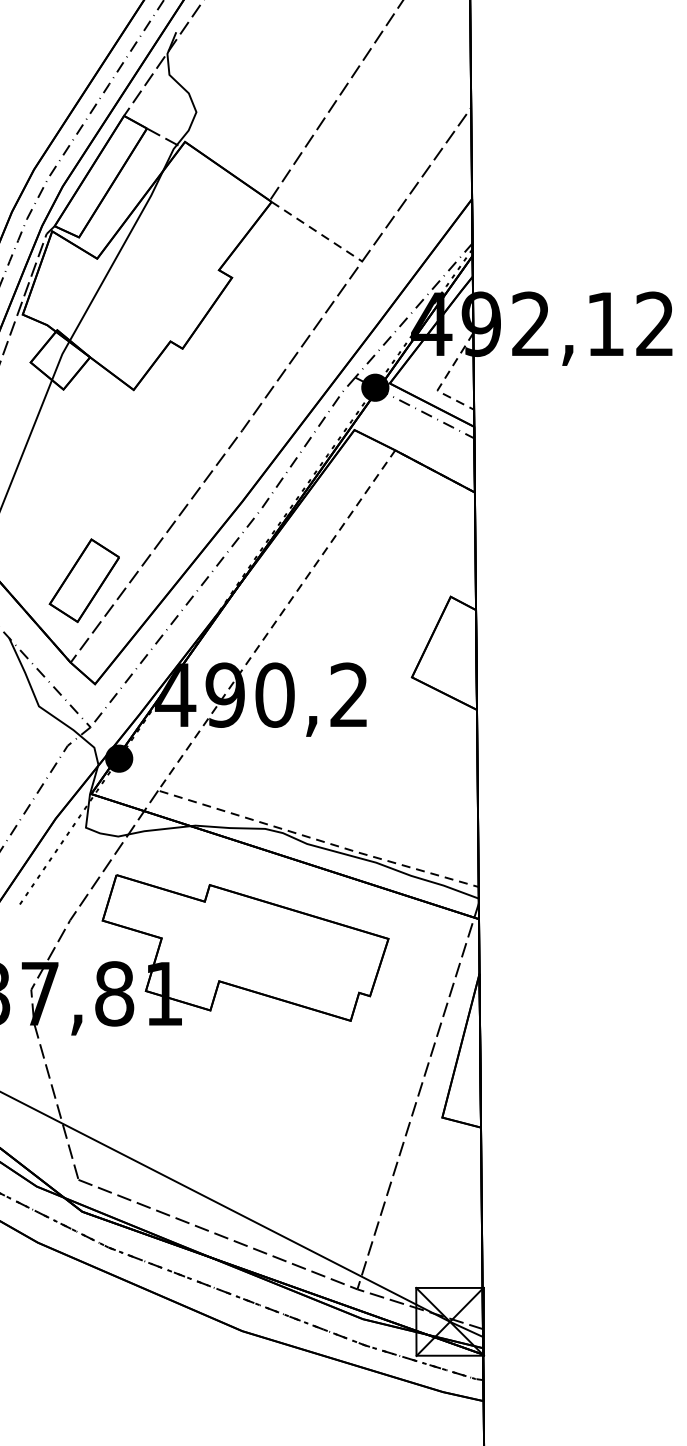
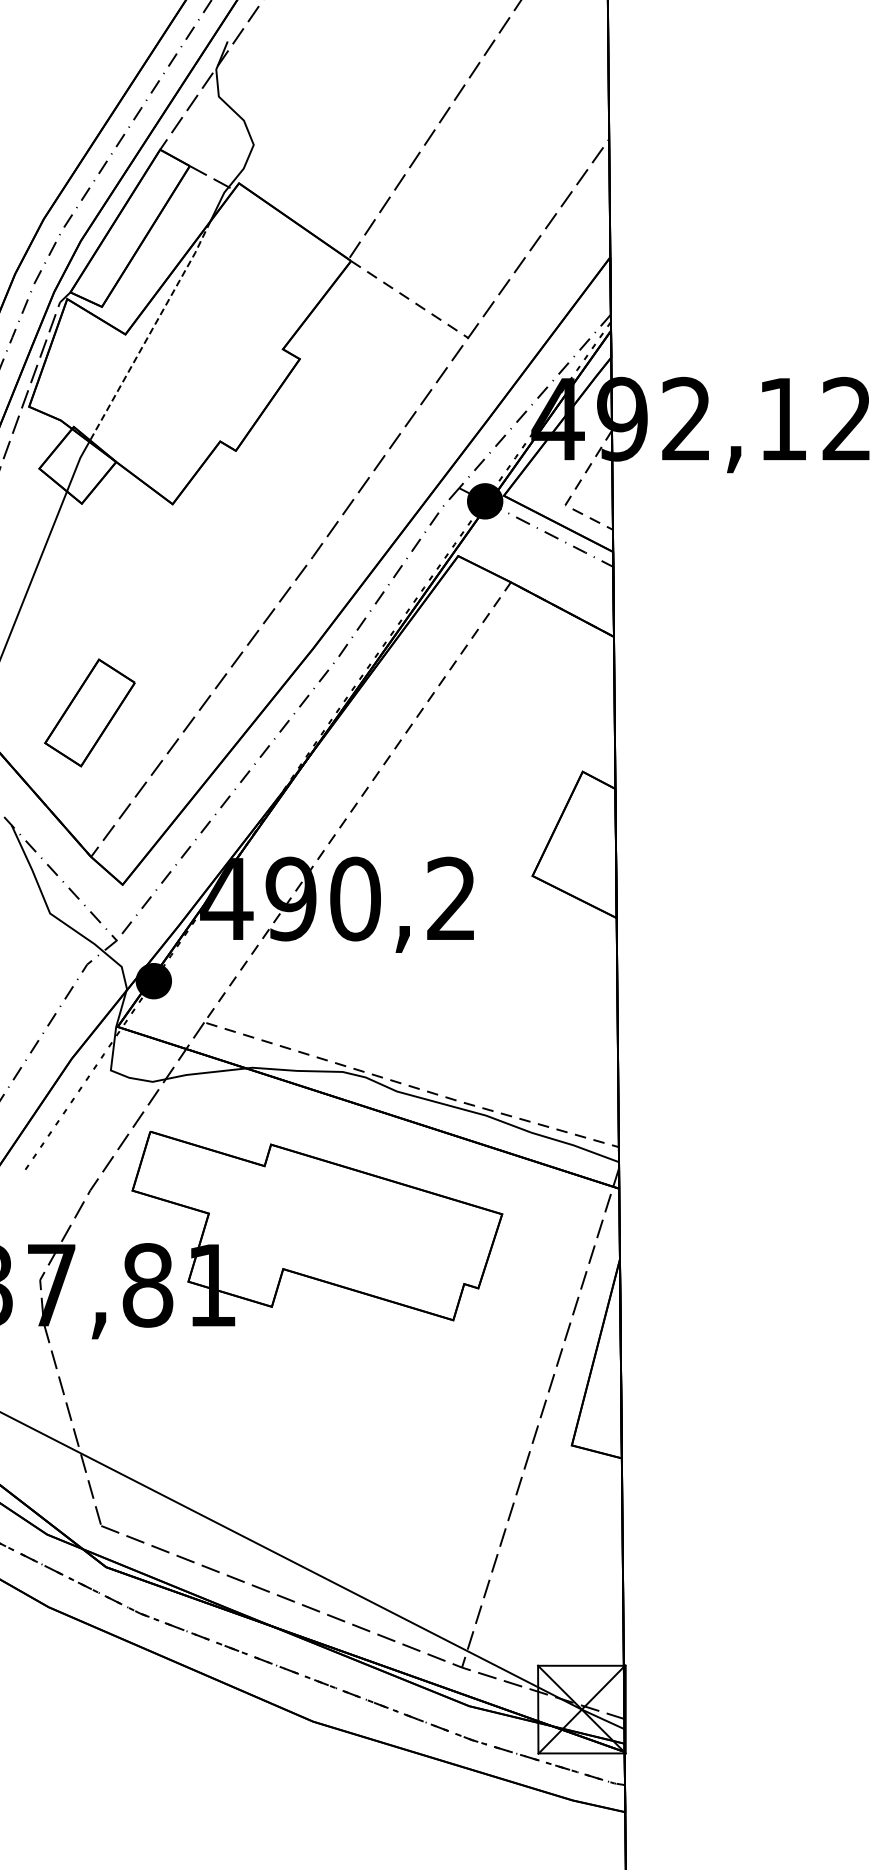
line: (116, 257) -> (150, 332), solid -> dashed
part: (84, 580) -> (89, 712), moved

